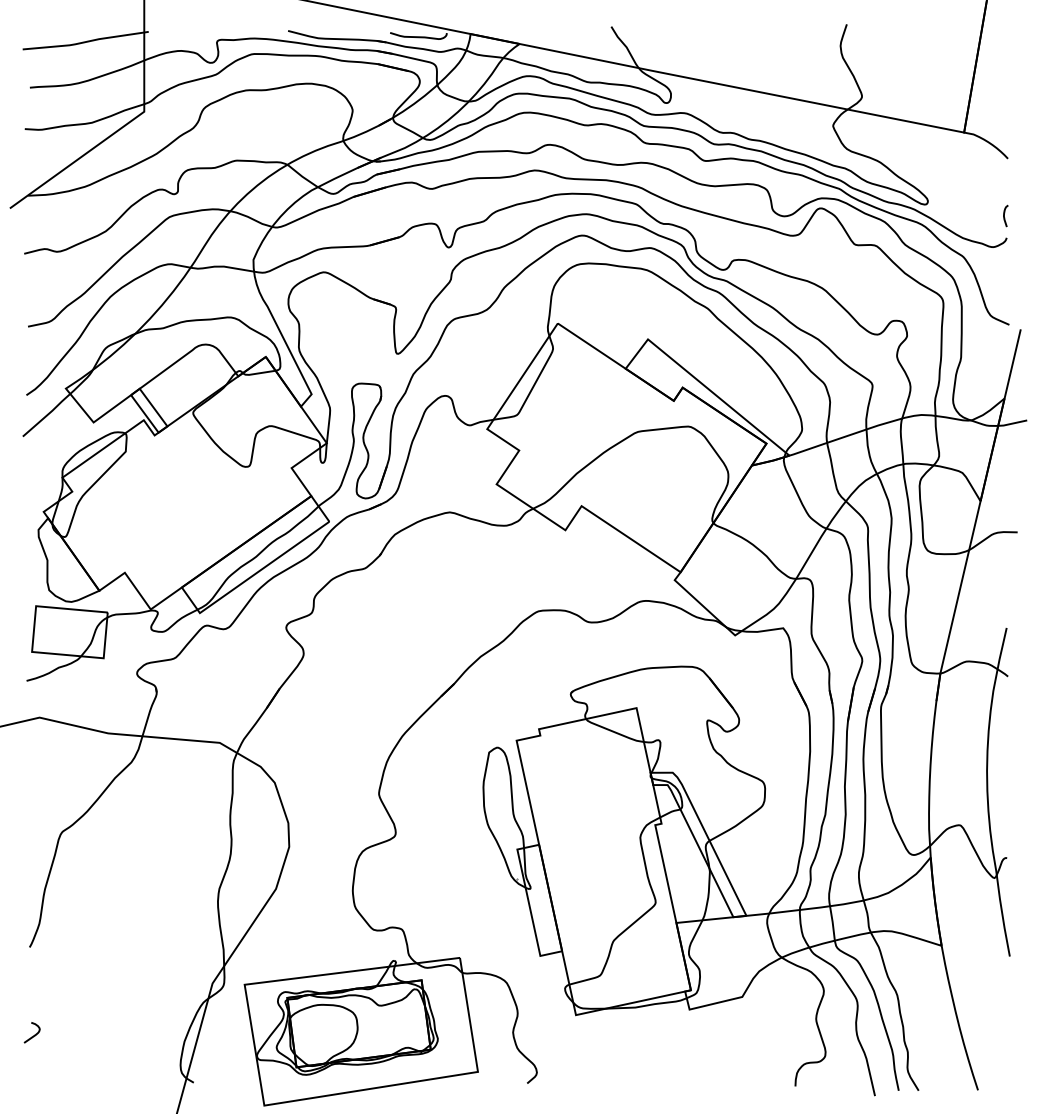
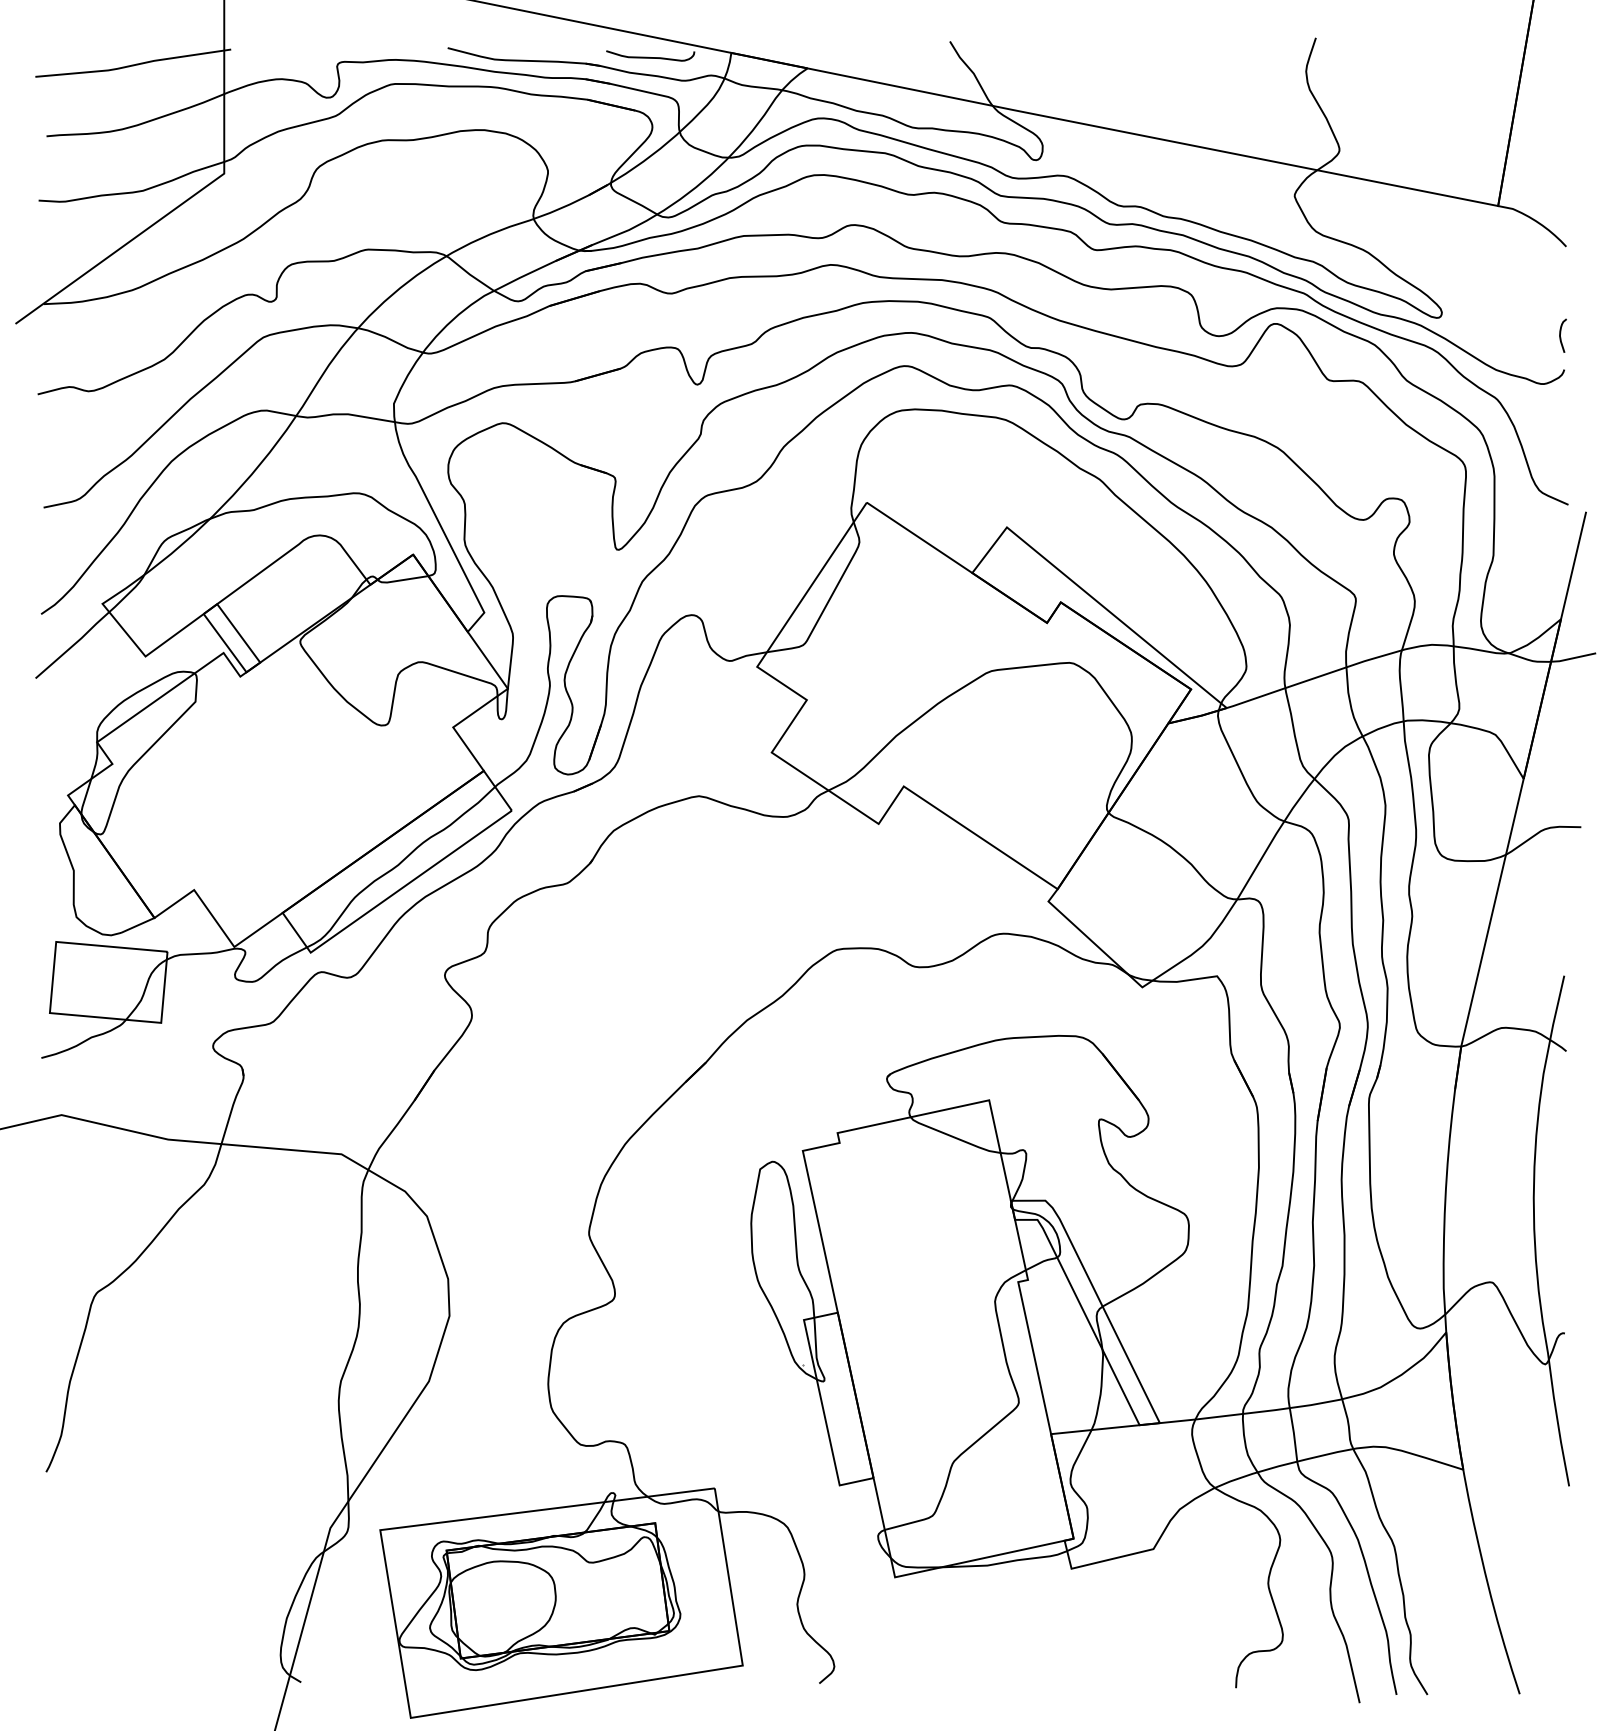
curve: (34, 1034) -> (53, 1607), removed

